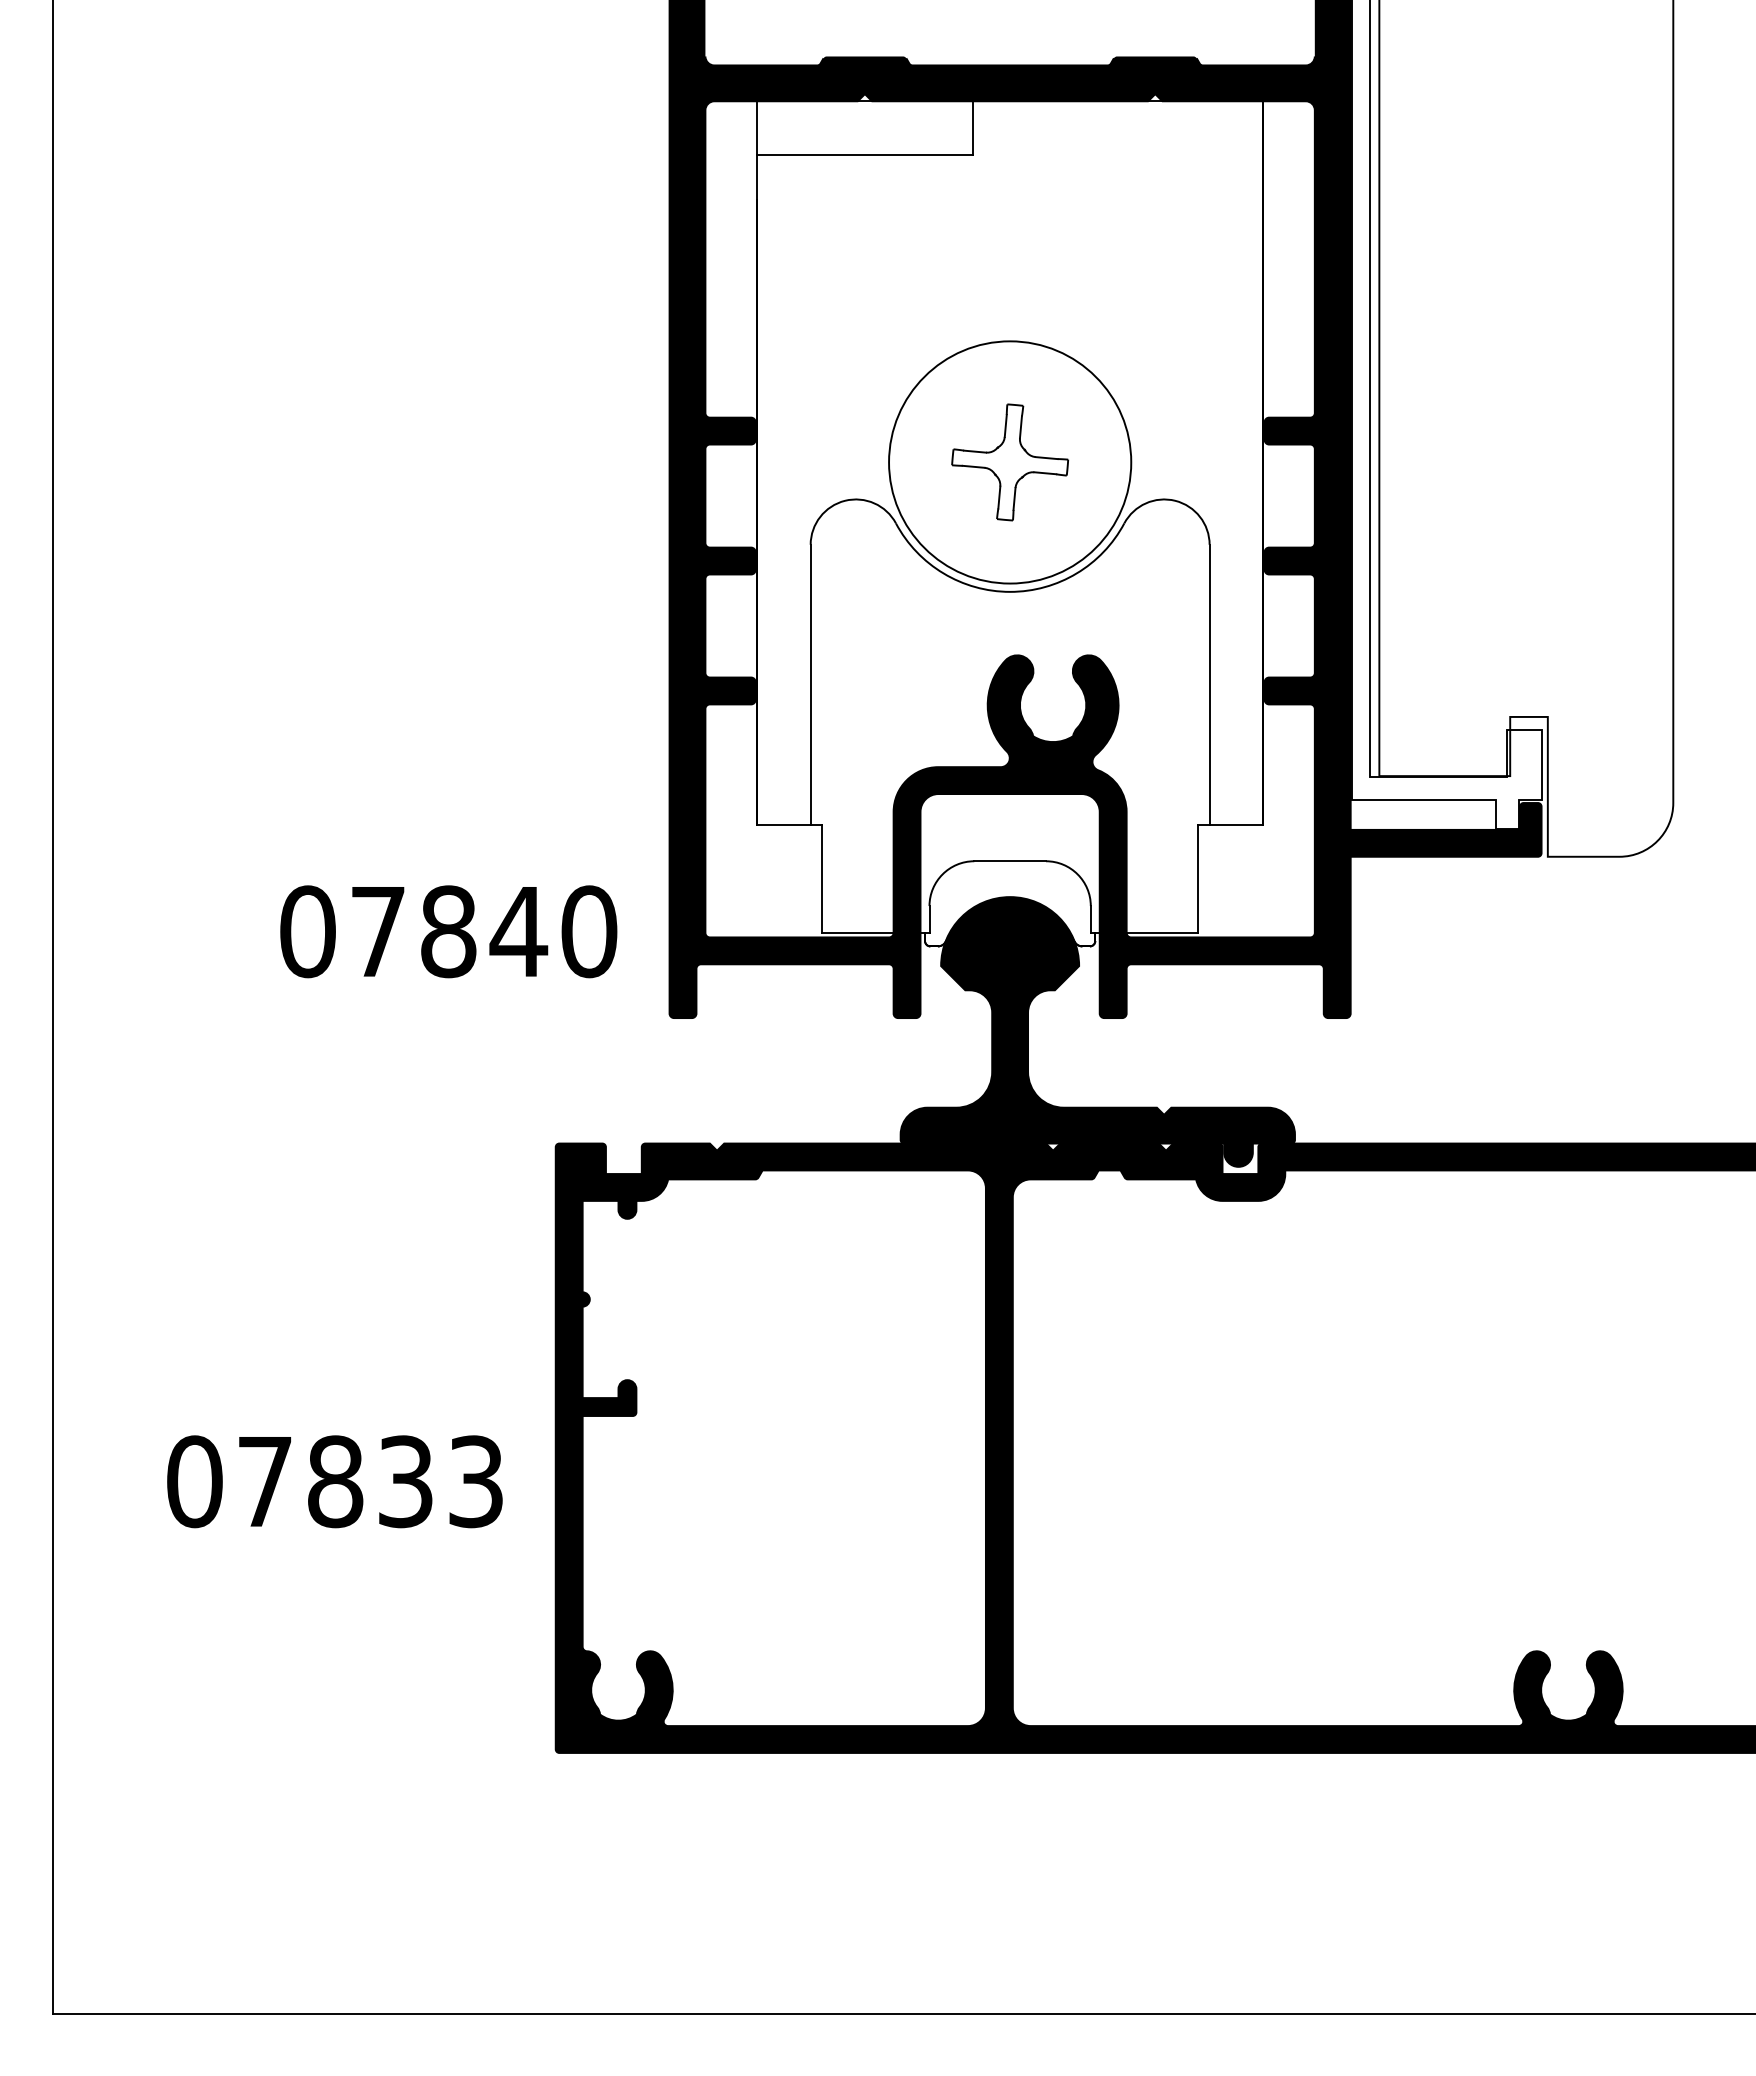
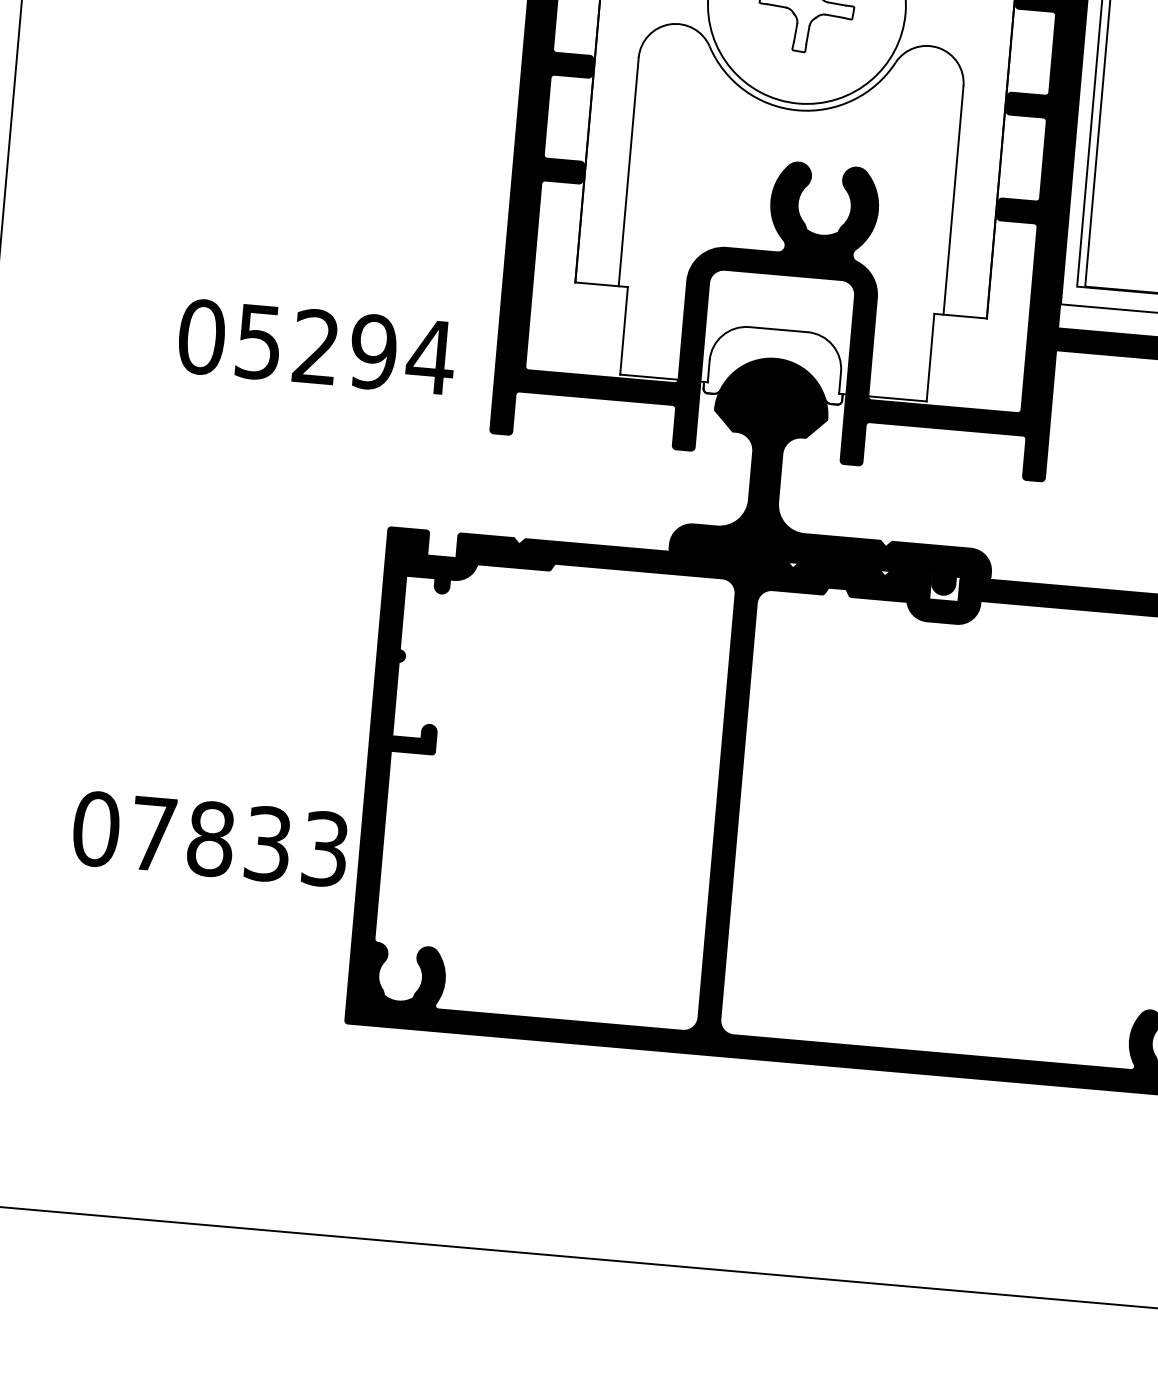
text: (484, 931) -> (345, 349), 07840 -> 05294
text: (334, 1481) -> (210, 838), moved

